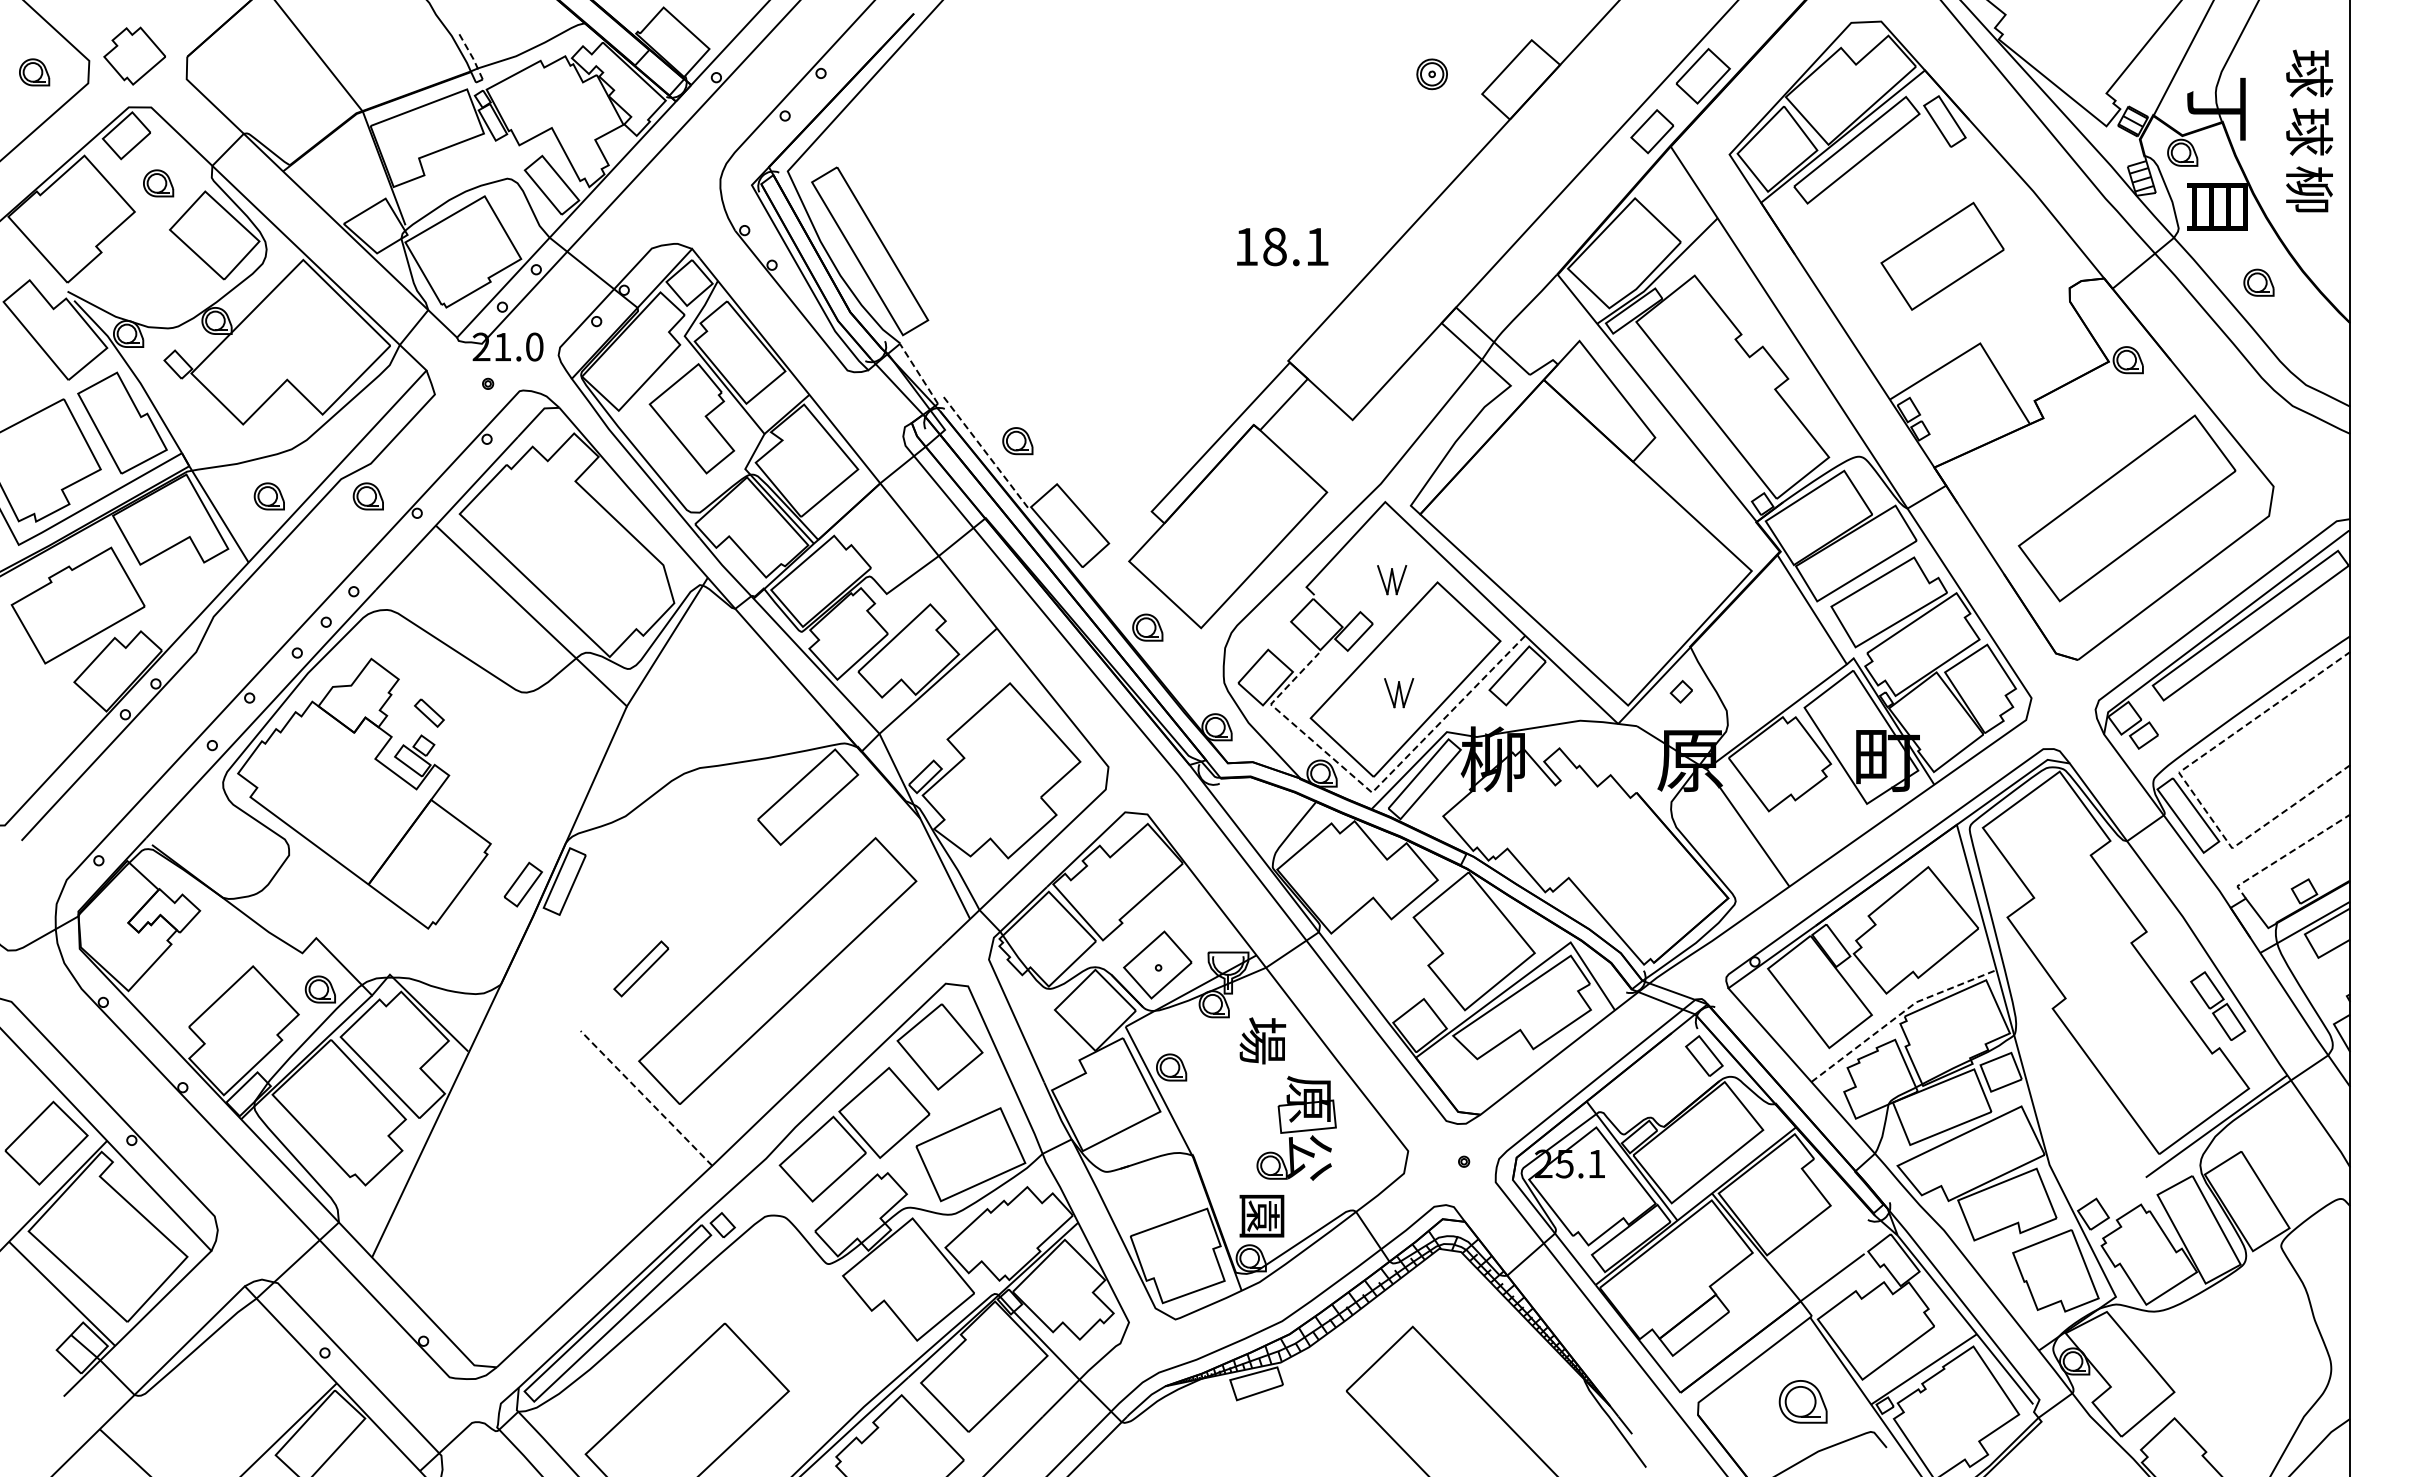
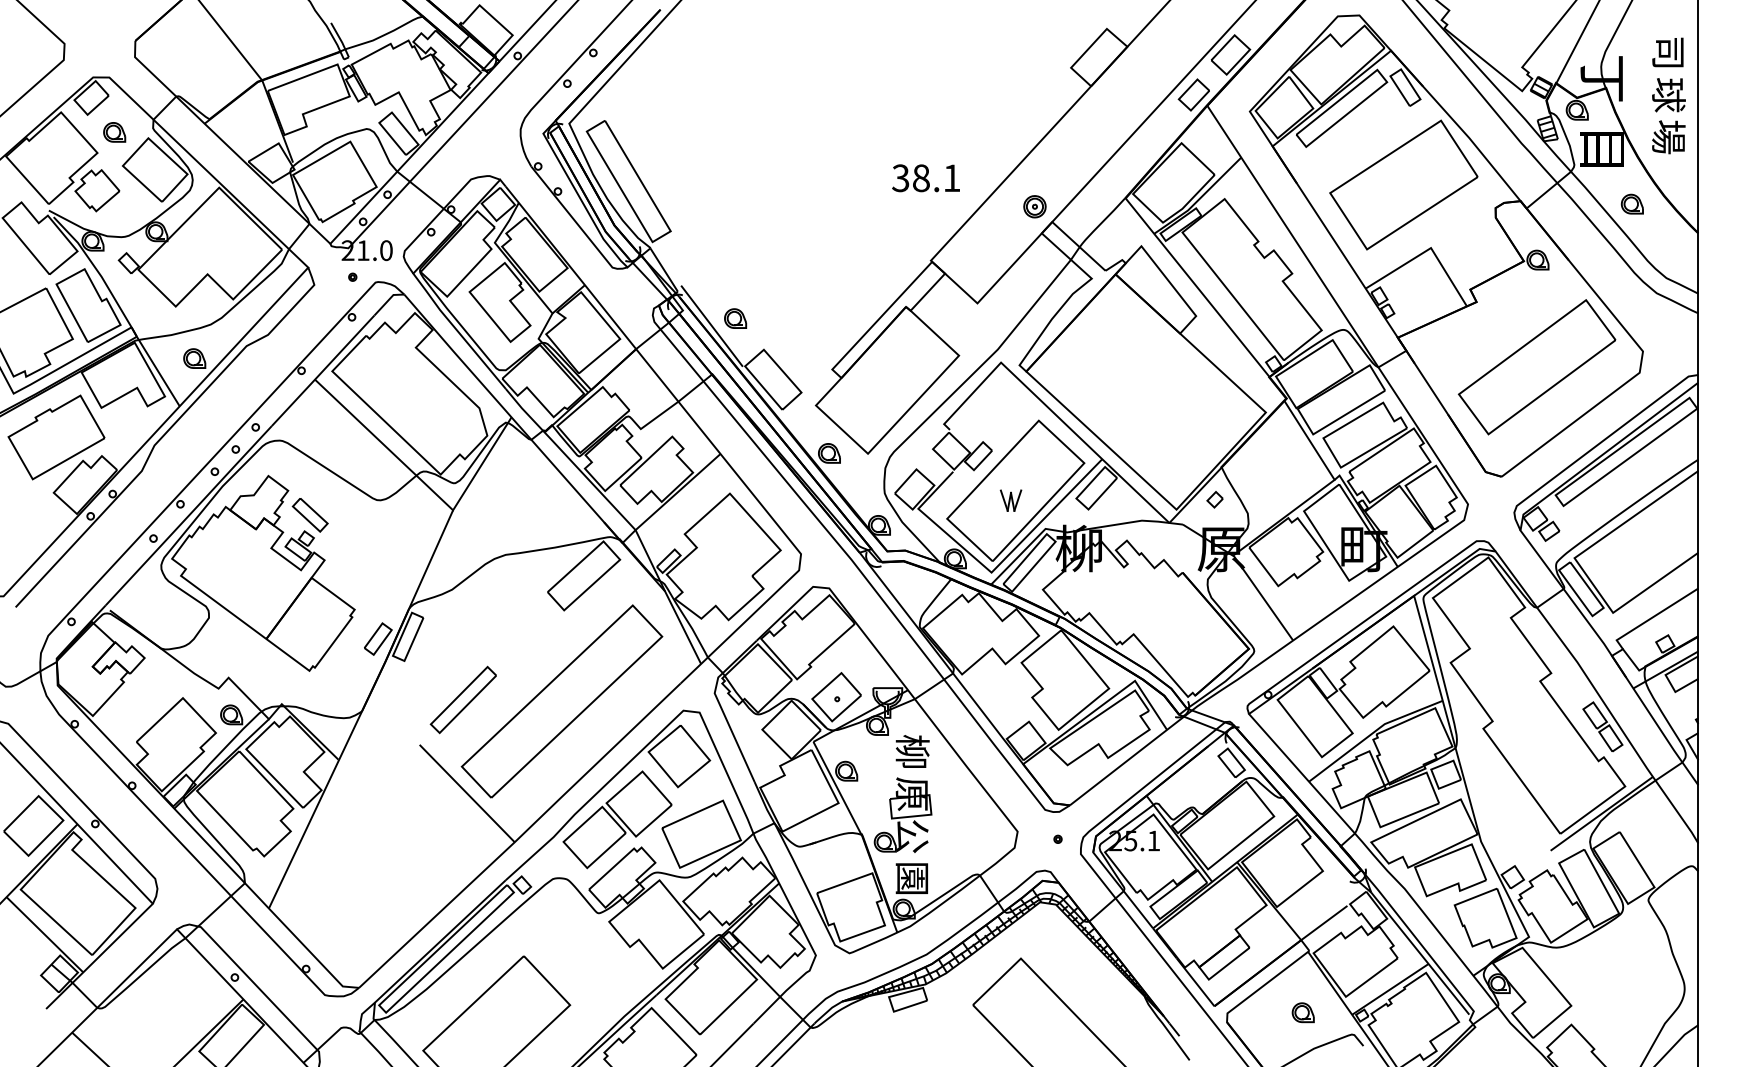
part: (134, 55) -> (97, 190), moved
line: (471, 55) -> (340, 39), dashed -> solid
part: (34, 72) -> (24, 52), removed
text: (2309, 73) -> (1668, 52), 球 -> 司
part: (1431, 74) -> (1034, 206), moved
text: (2309, 189) -> (1668, 136), 柳 -> 場
text: (1245, 246) -> (900, 177), 18.1 -> 38.1
part: (1942, 256) -> (1403, 185), size x1.67
line: (919, 373) -> (664, 269), dashed -> solid
line: (985, 451) -> (712, 326), dashed -> solid
part: (367, 496) -> (265, 358), removed
part: (1392, 580) -> (1006, 419), removed
part: (429, 712) -> (310, 514), size x1.67
line: (2186, 784) -> (1580, 566), dashed -> solid
line: (1376, 788) -> (994, 569), dashed -> solid
line: (2287, 854) -> (1653, 617), dashed -> solid
part: (641, 968) -> (463, 699), size x1.67
line: (1898, 1015) -> (1371, 733), dashed -> solid
text: (1262, 1040) -> (912, 751), 場 -> 柳
line: (646, 1098) -> (467, 793), dashed -> solid
part: (1296, 1128) -> (902, 815), moved
part: (1803, 1401) -> (1303, 1012), size x0.62

